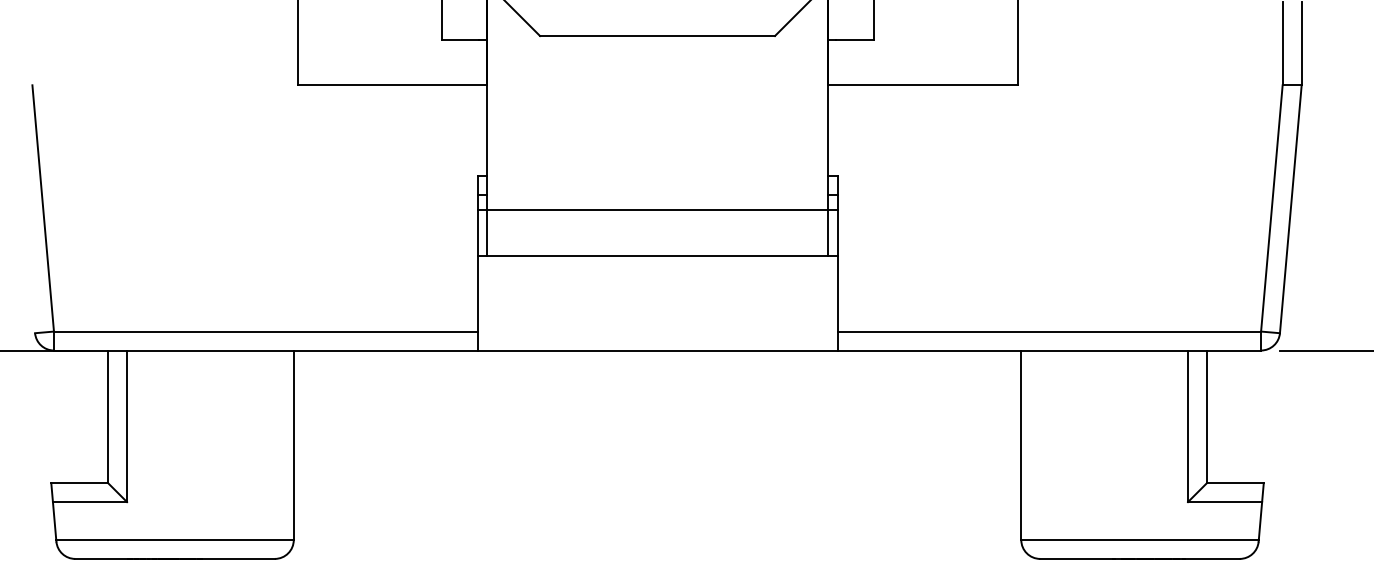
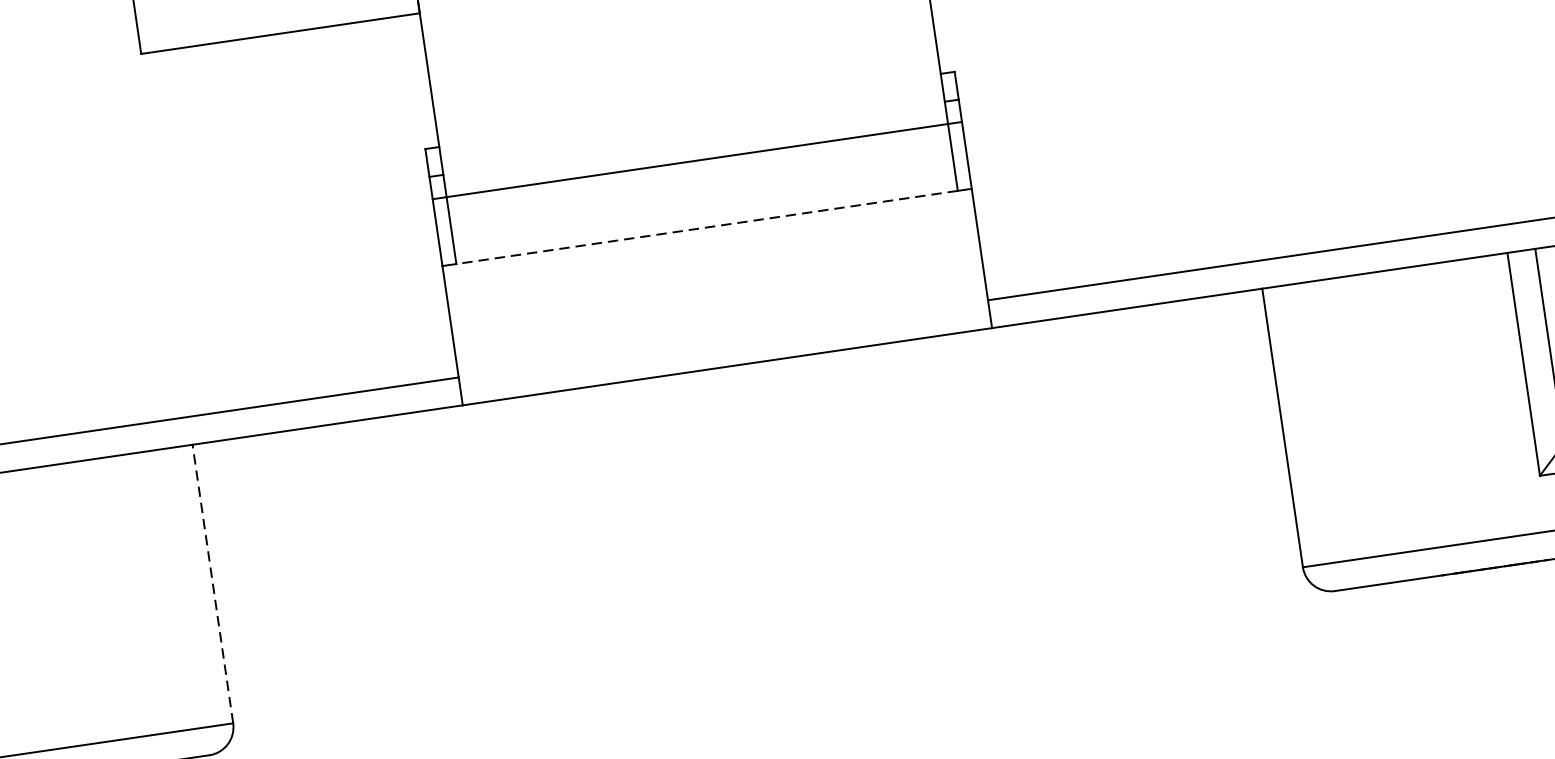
line: (657, 255) -> (706, 227), solid -> dashed
line: (293, 445) -> (212, 584), solid -> dashed

